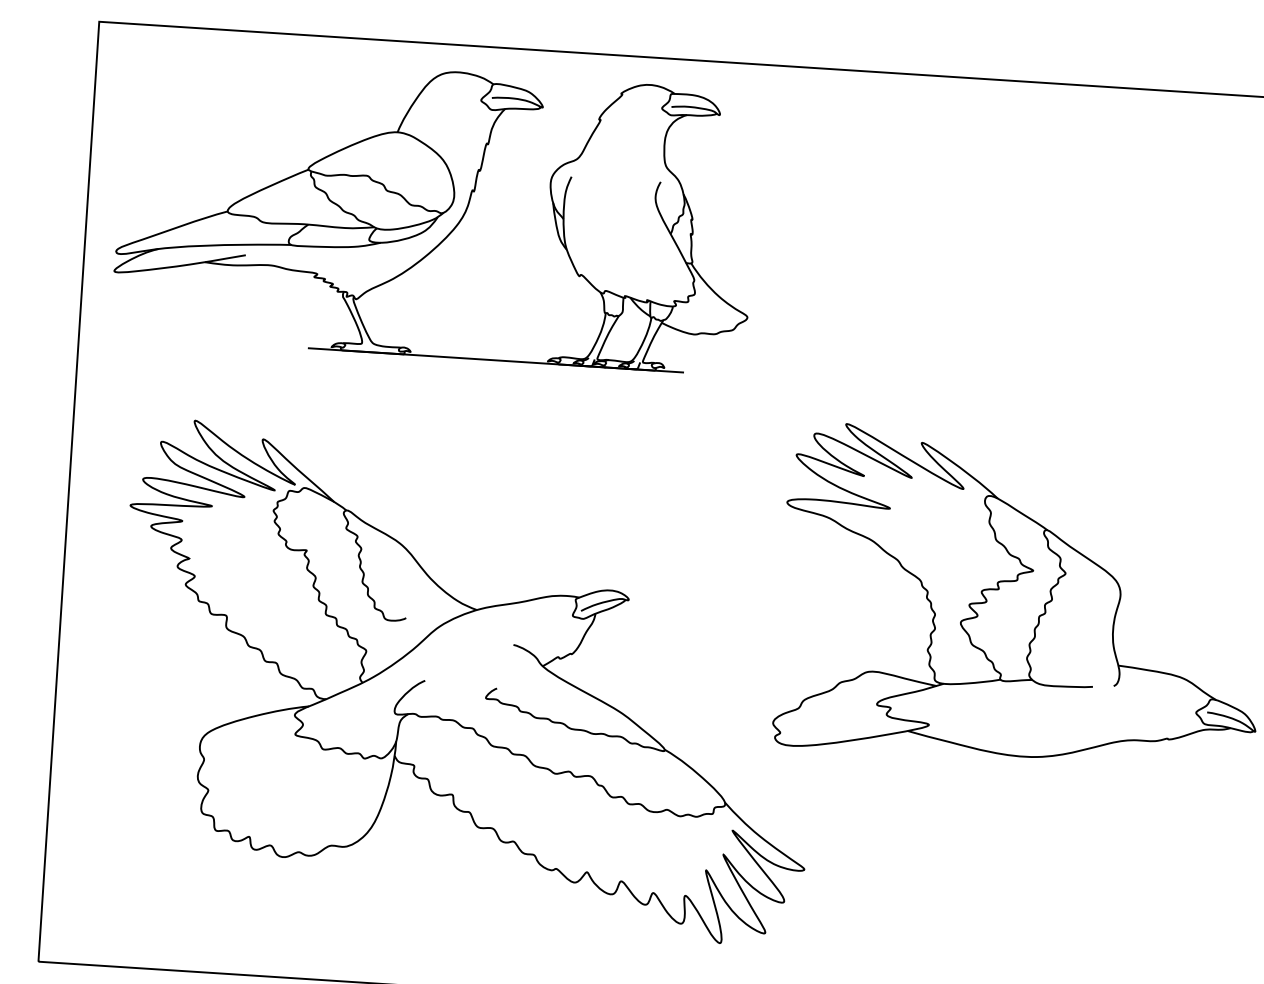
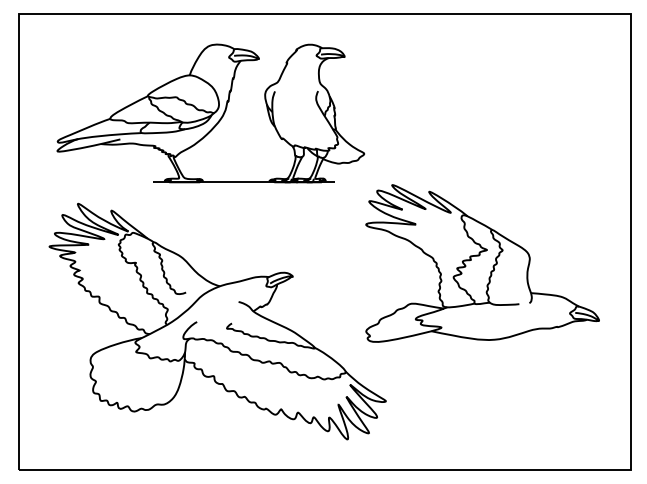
part: (435, 213) -> (210, 113), moved

